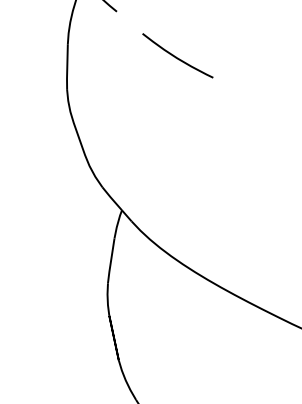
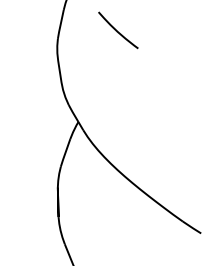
curve: (176, 56) -> (117, 30), moved

